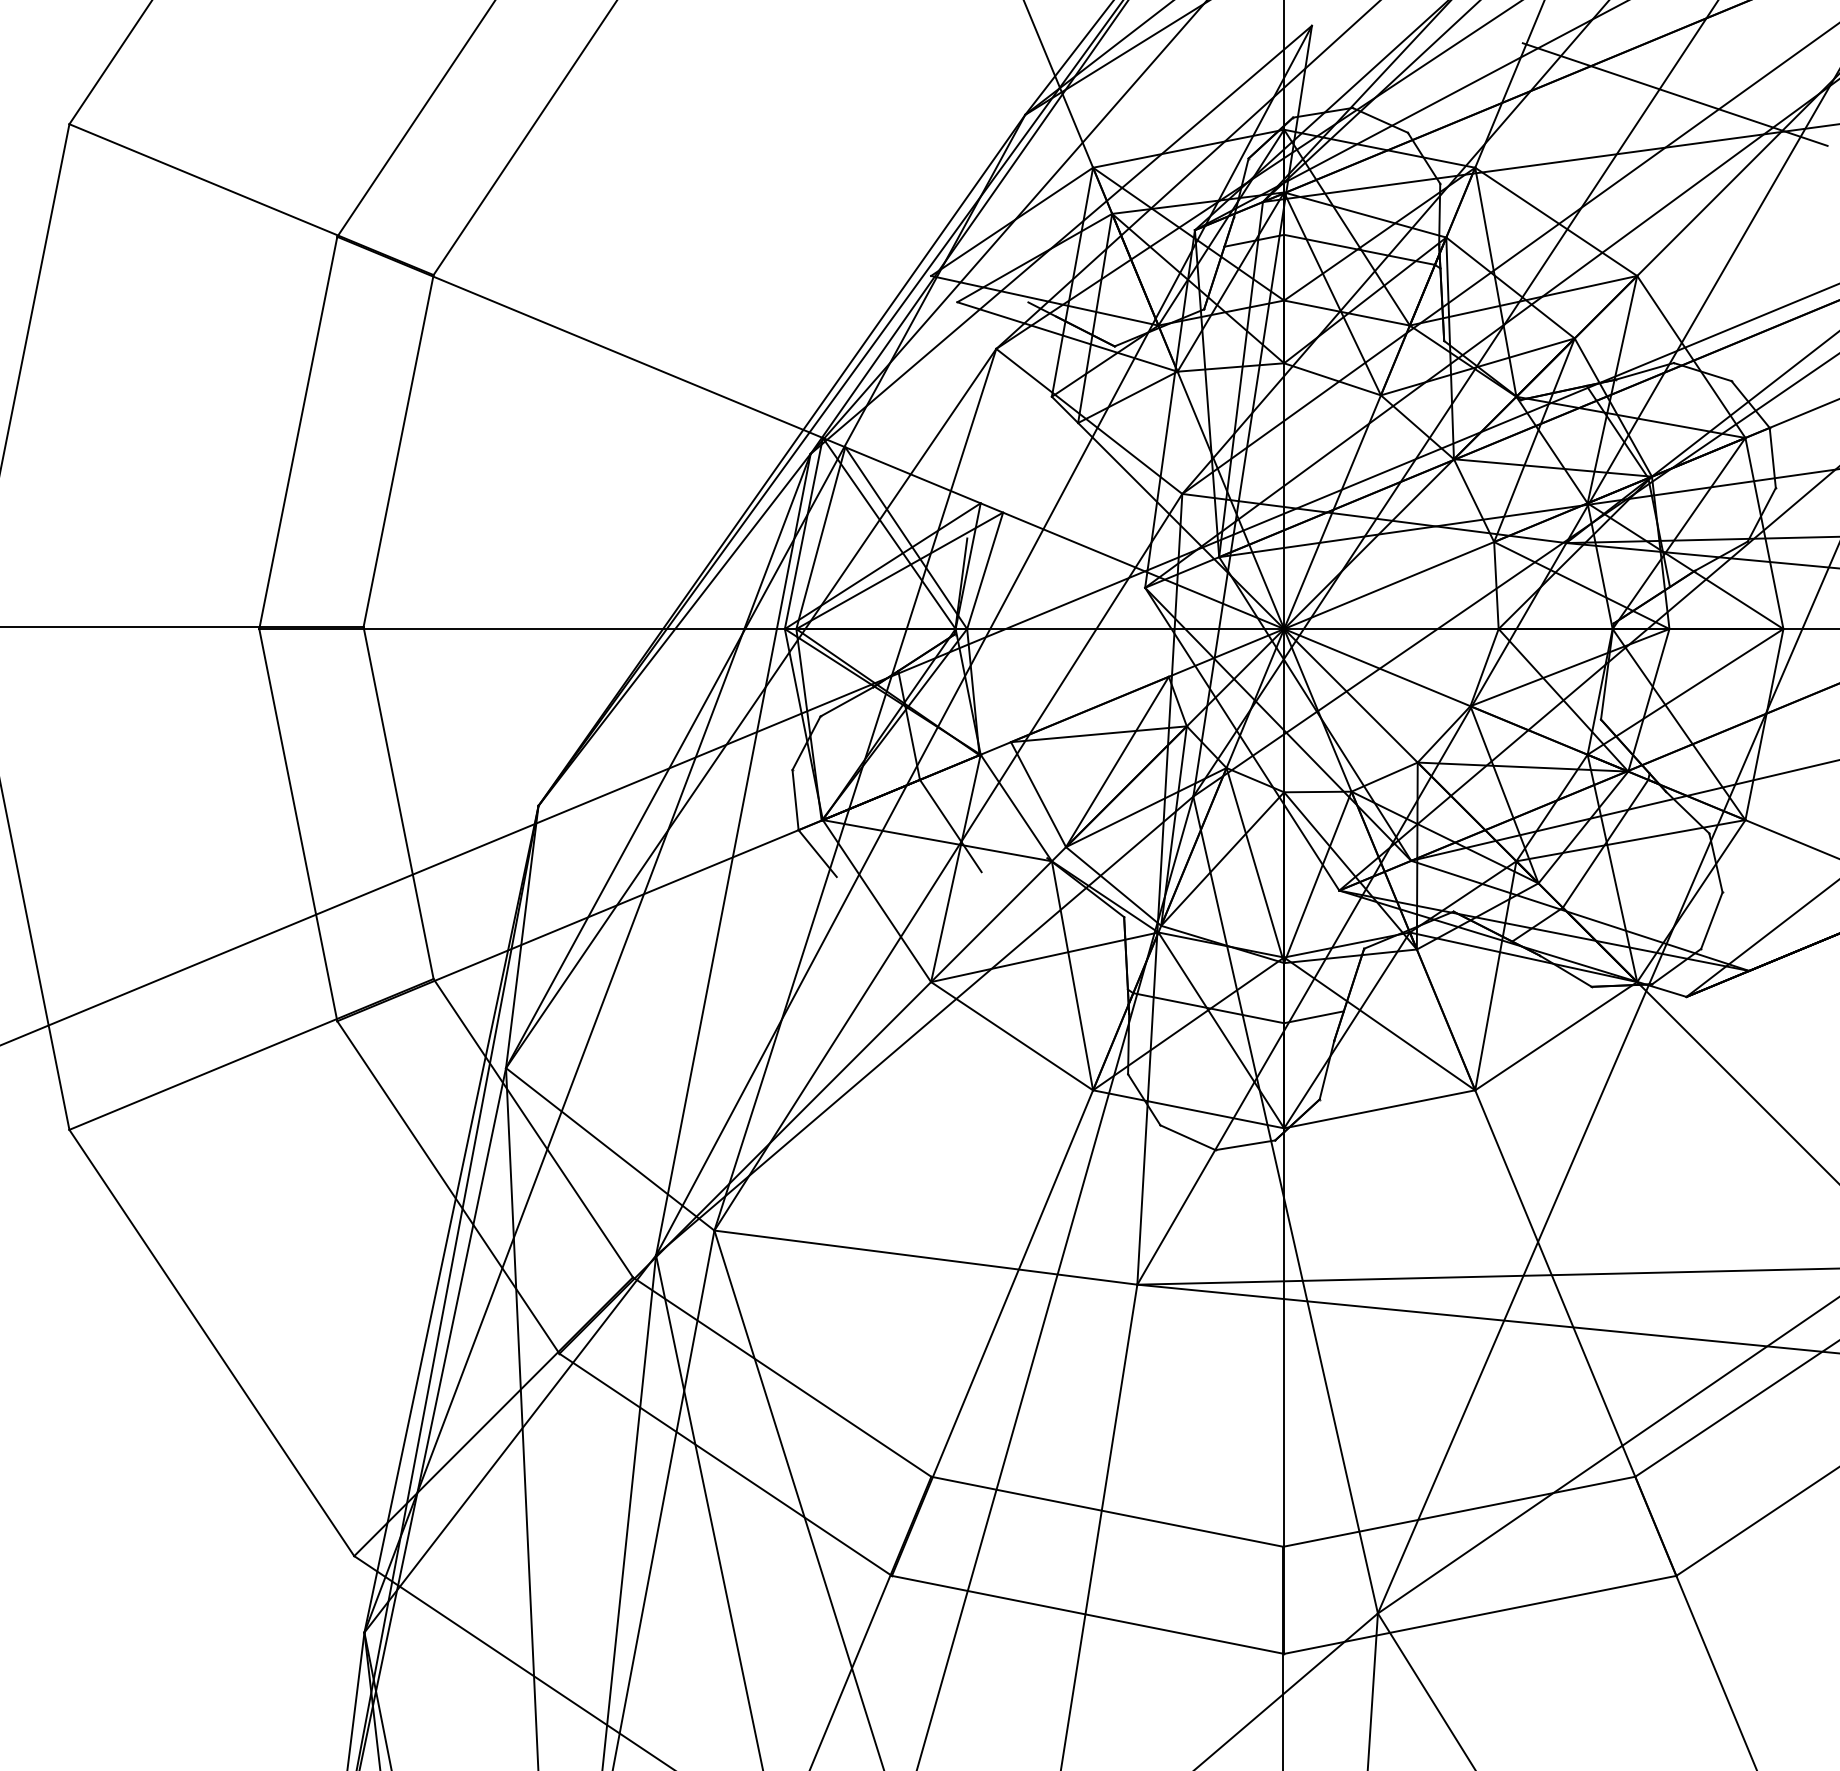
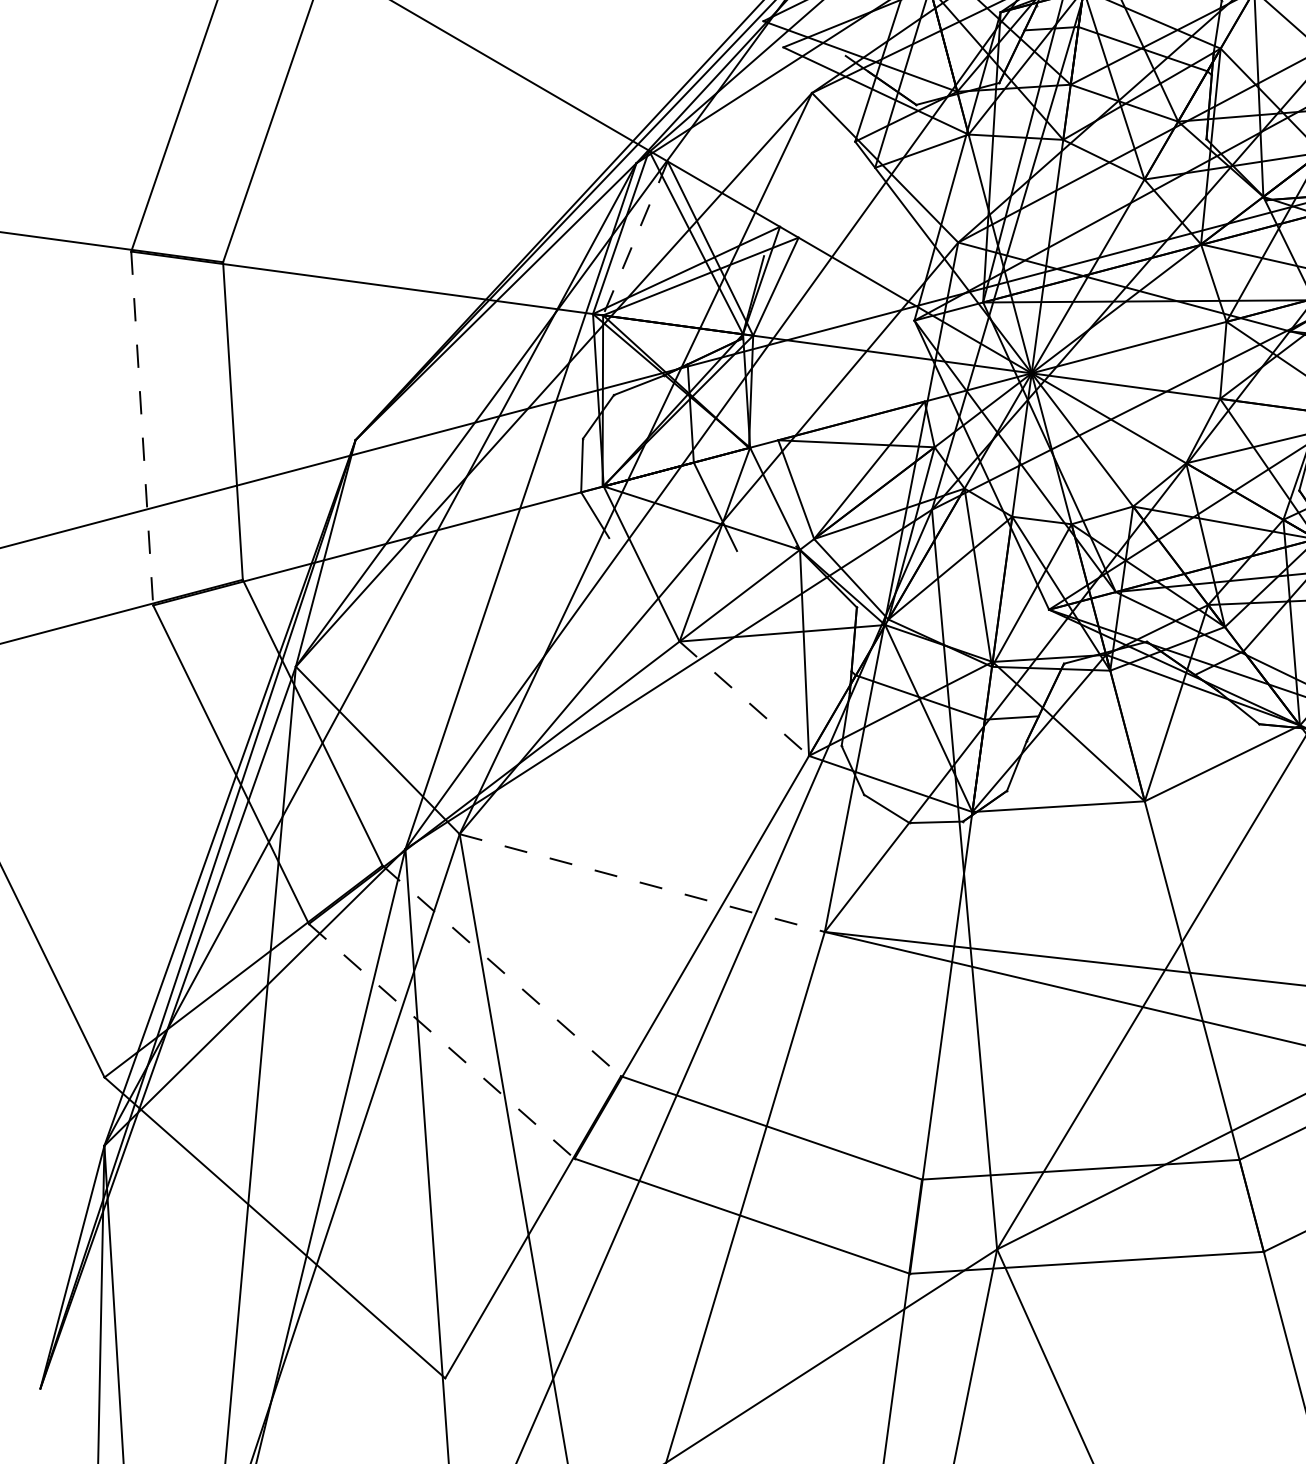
line: (820, 538) -> (635, 238), solid -> dashed
line: (298, 825) -> (142, 428), solid -> dashed
line: (1012, 1036) -> (744, 699), solid -> dashed
line: (926, 1257) -> (642, 883), solid -> dashed
line: (782, 1377) -> (502, 971), solid -> dashed
line: (725, 1464) -> (441, 1041), solid -> dashed

